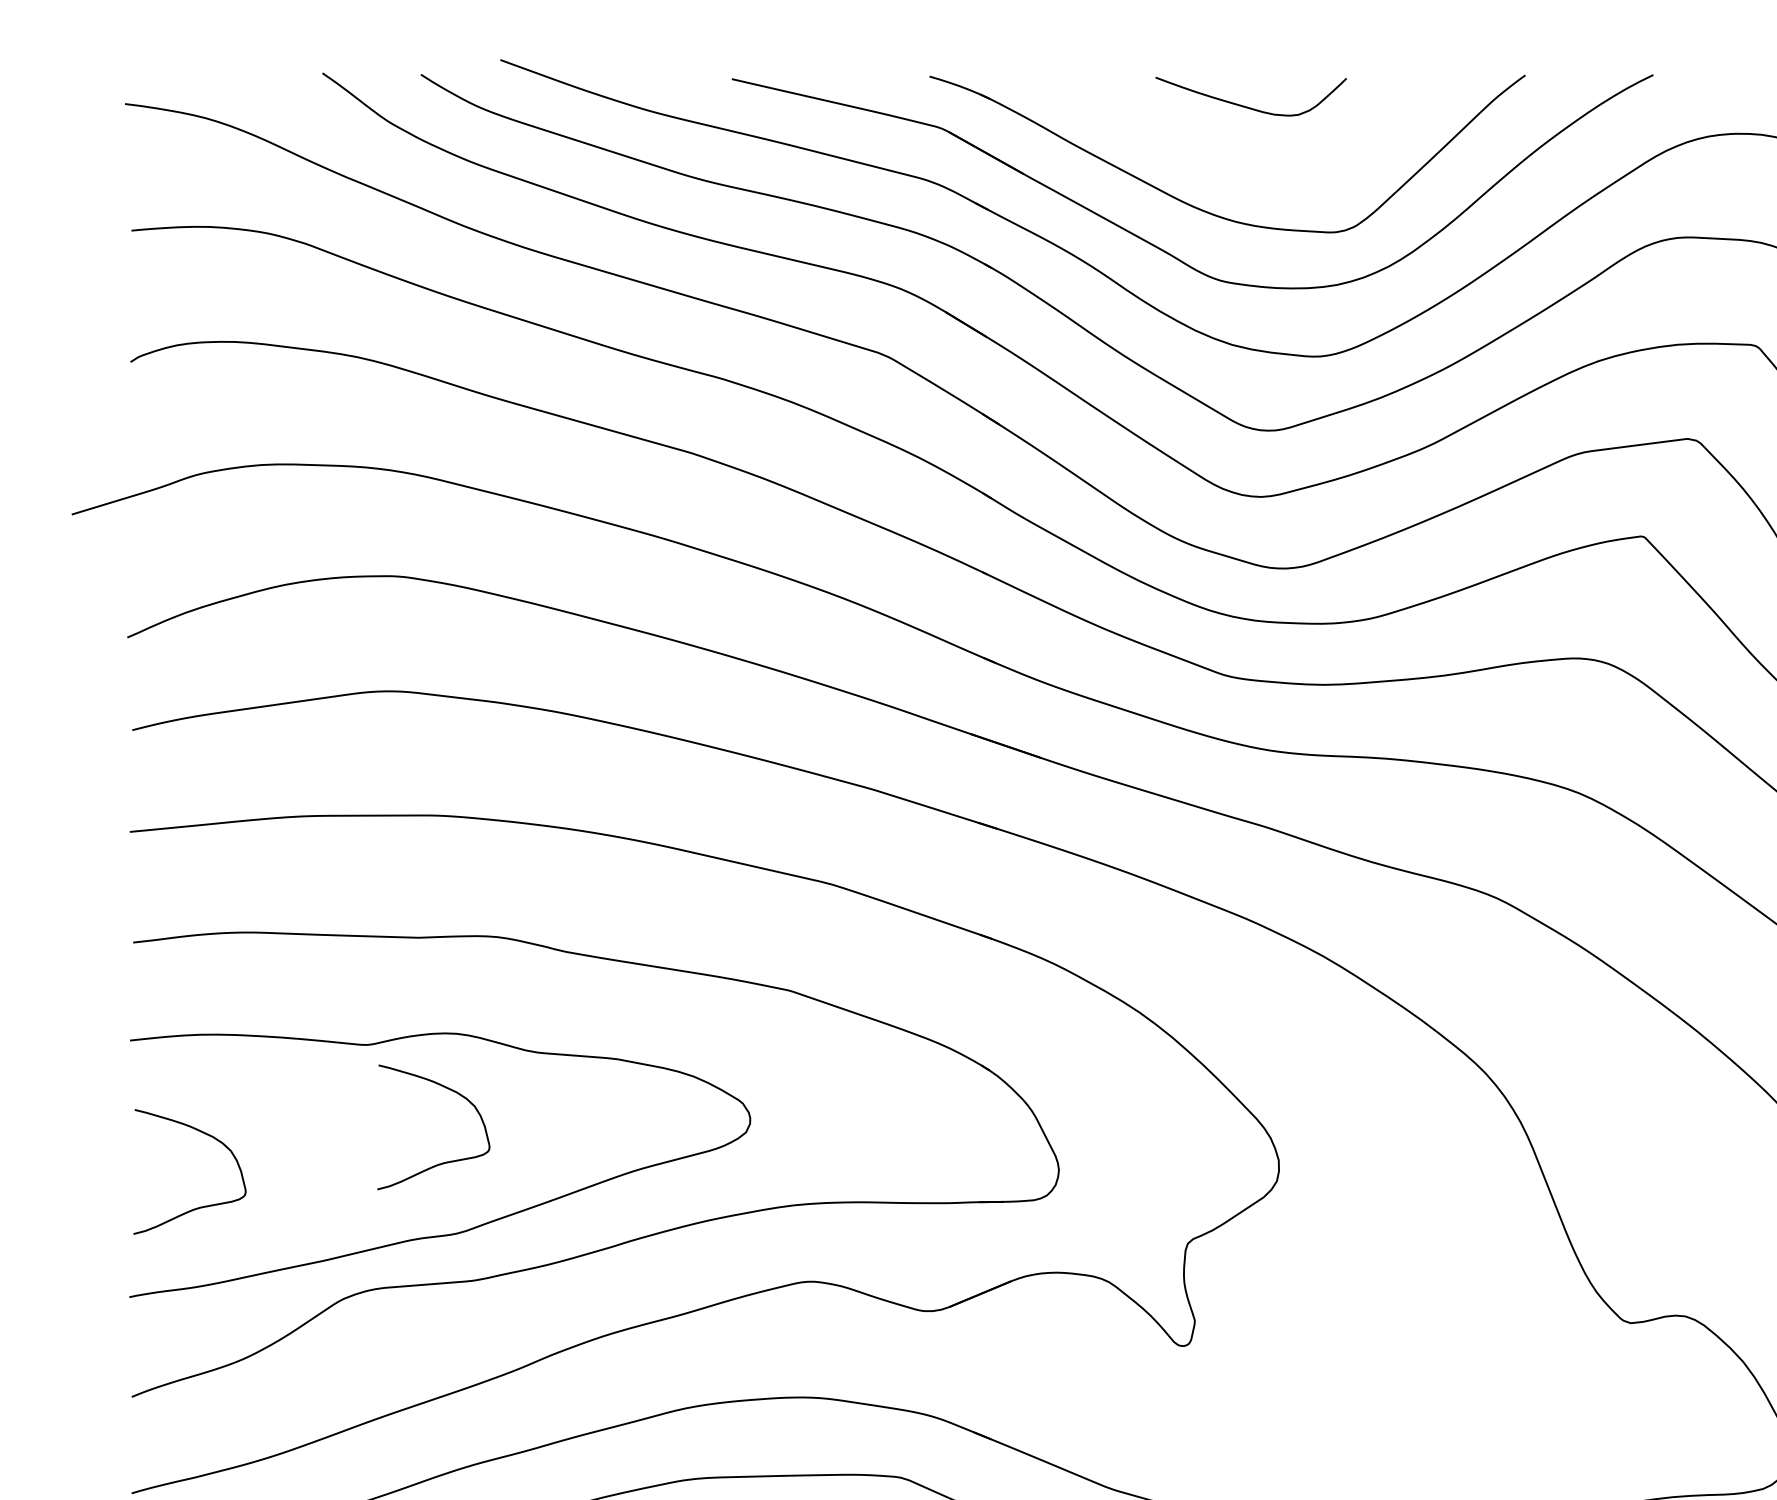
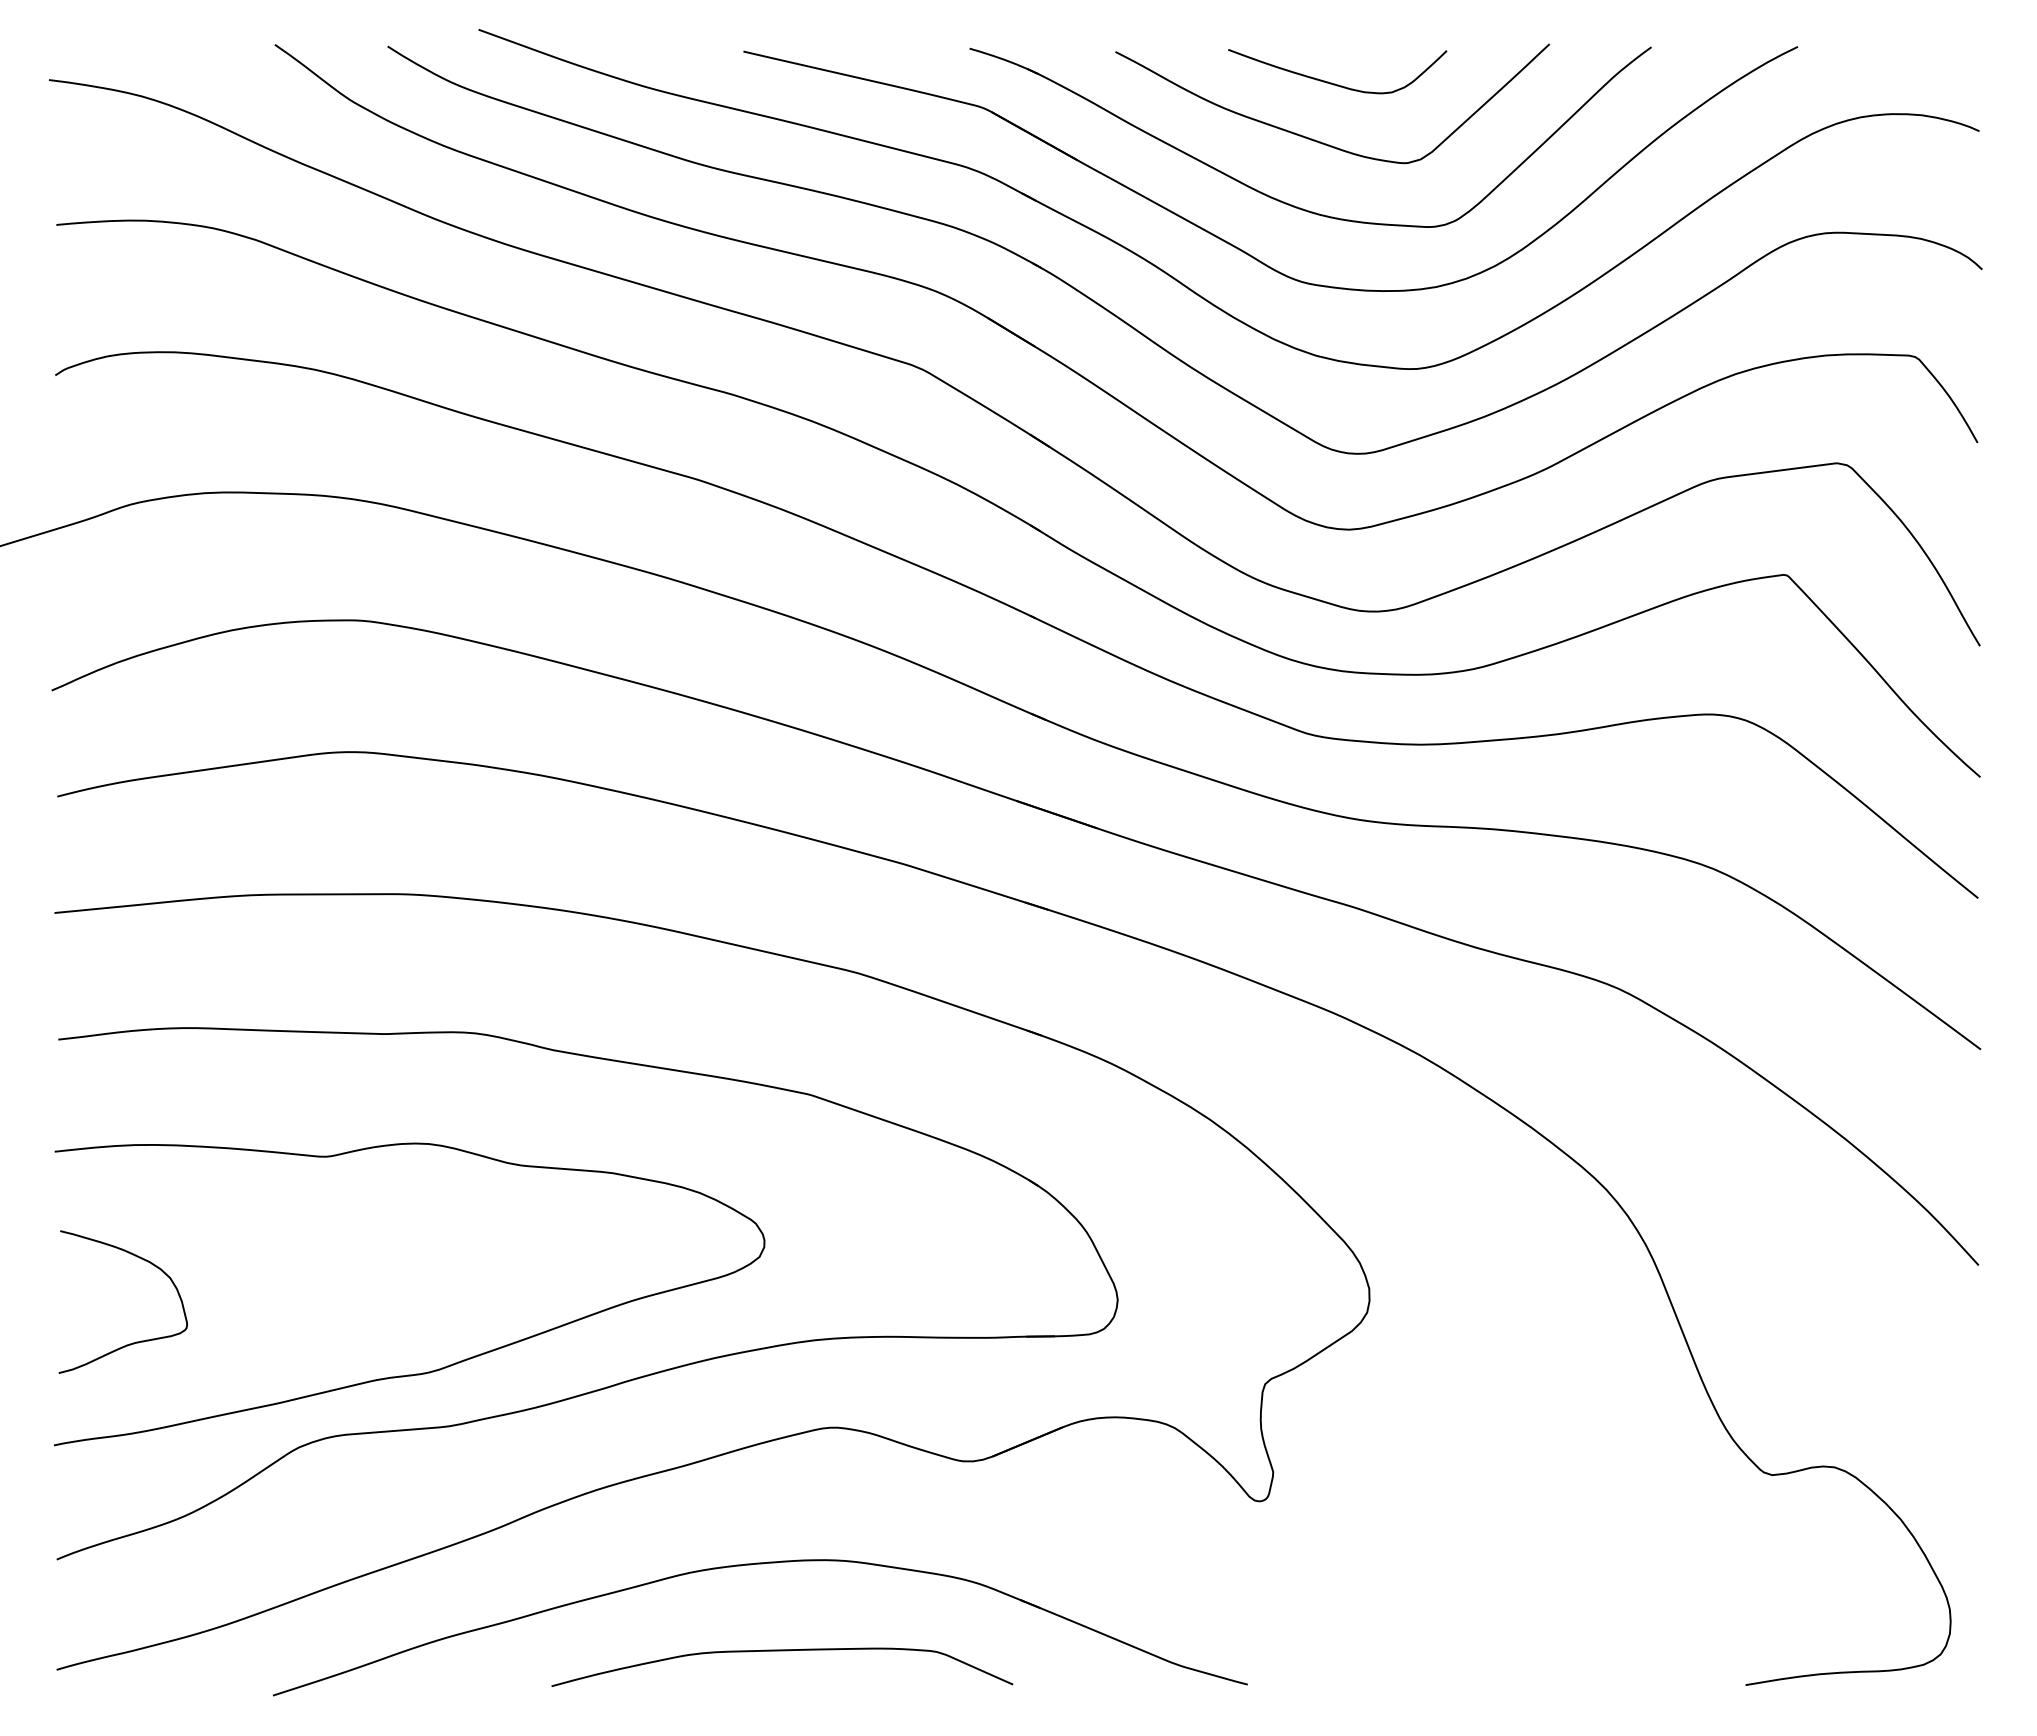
curve: (1236, 157) -> (1320, 141), added
curve: (441, 1162) -> (411, 1291), removed

